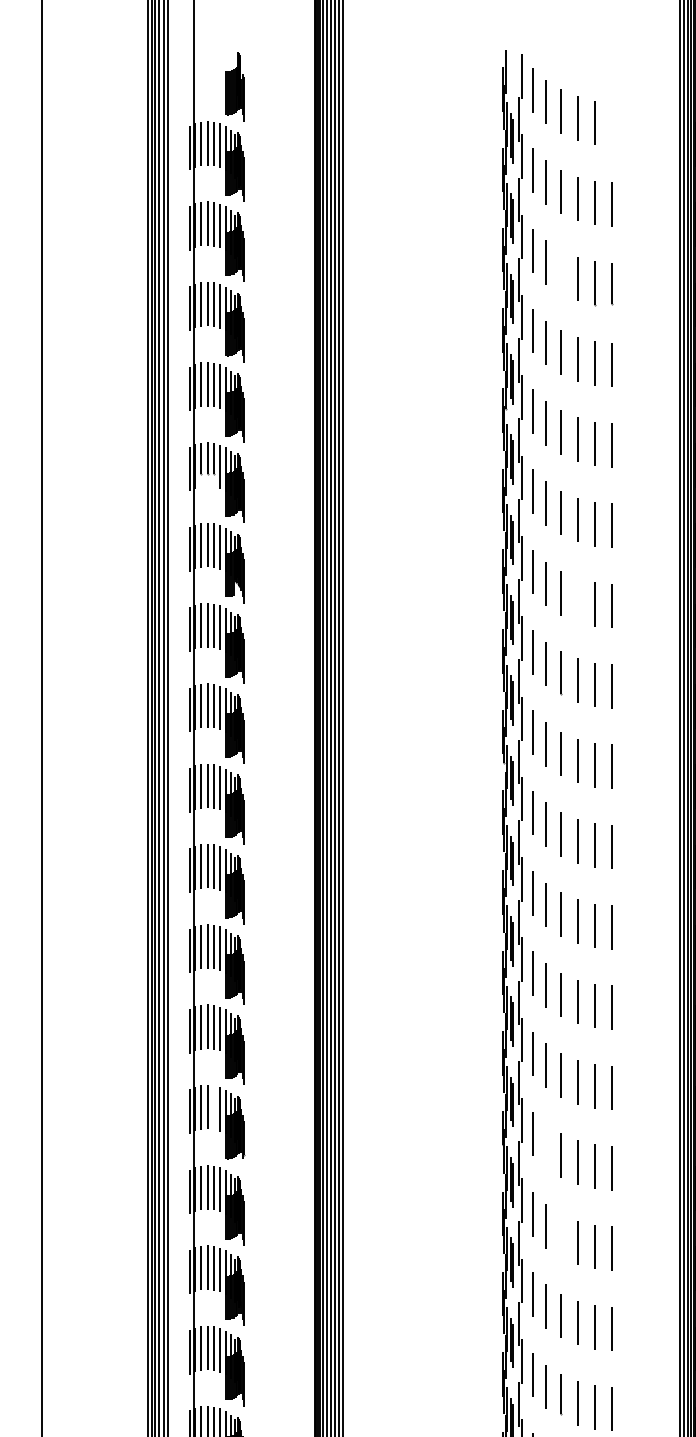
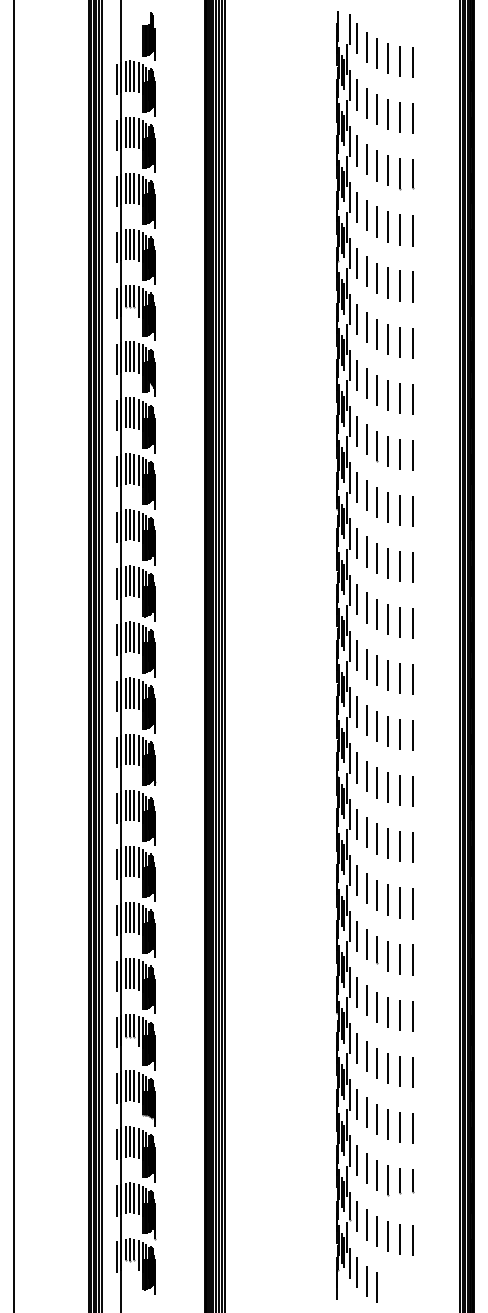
line: (612, 123) -> (412, 62), added
line: (560, 271) -> (376, 165), added
line: (576, 600) -> (387, 395), added
line: (213, 1107) -> (134, 749), added
line: (546, 1144) -> (366, 775), added
line: (561, 1235) -> (377, 838), added

